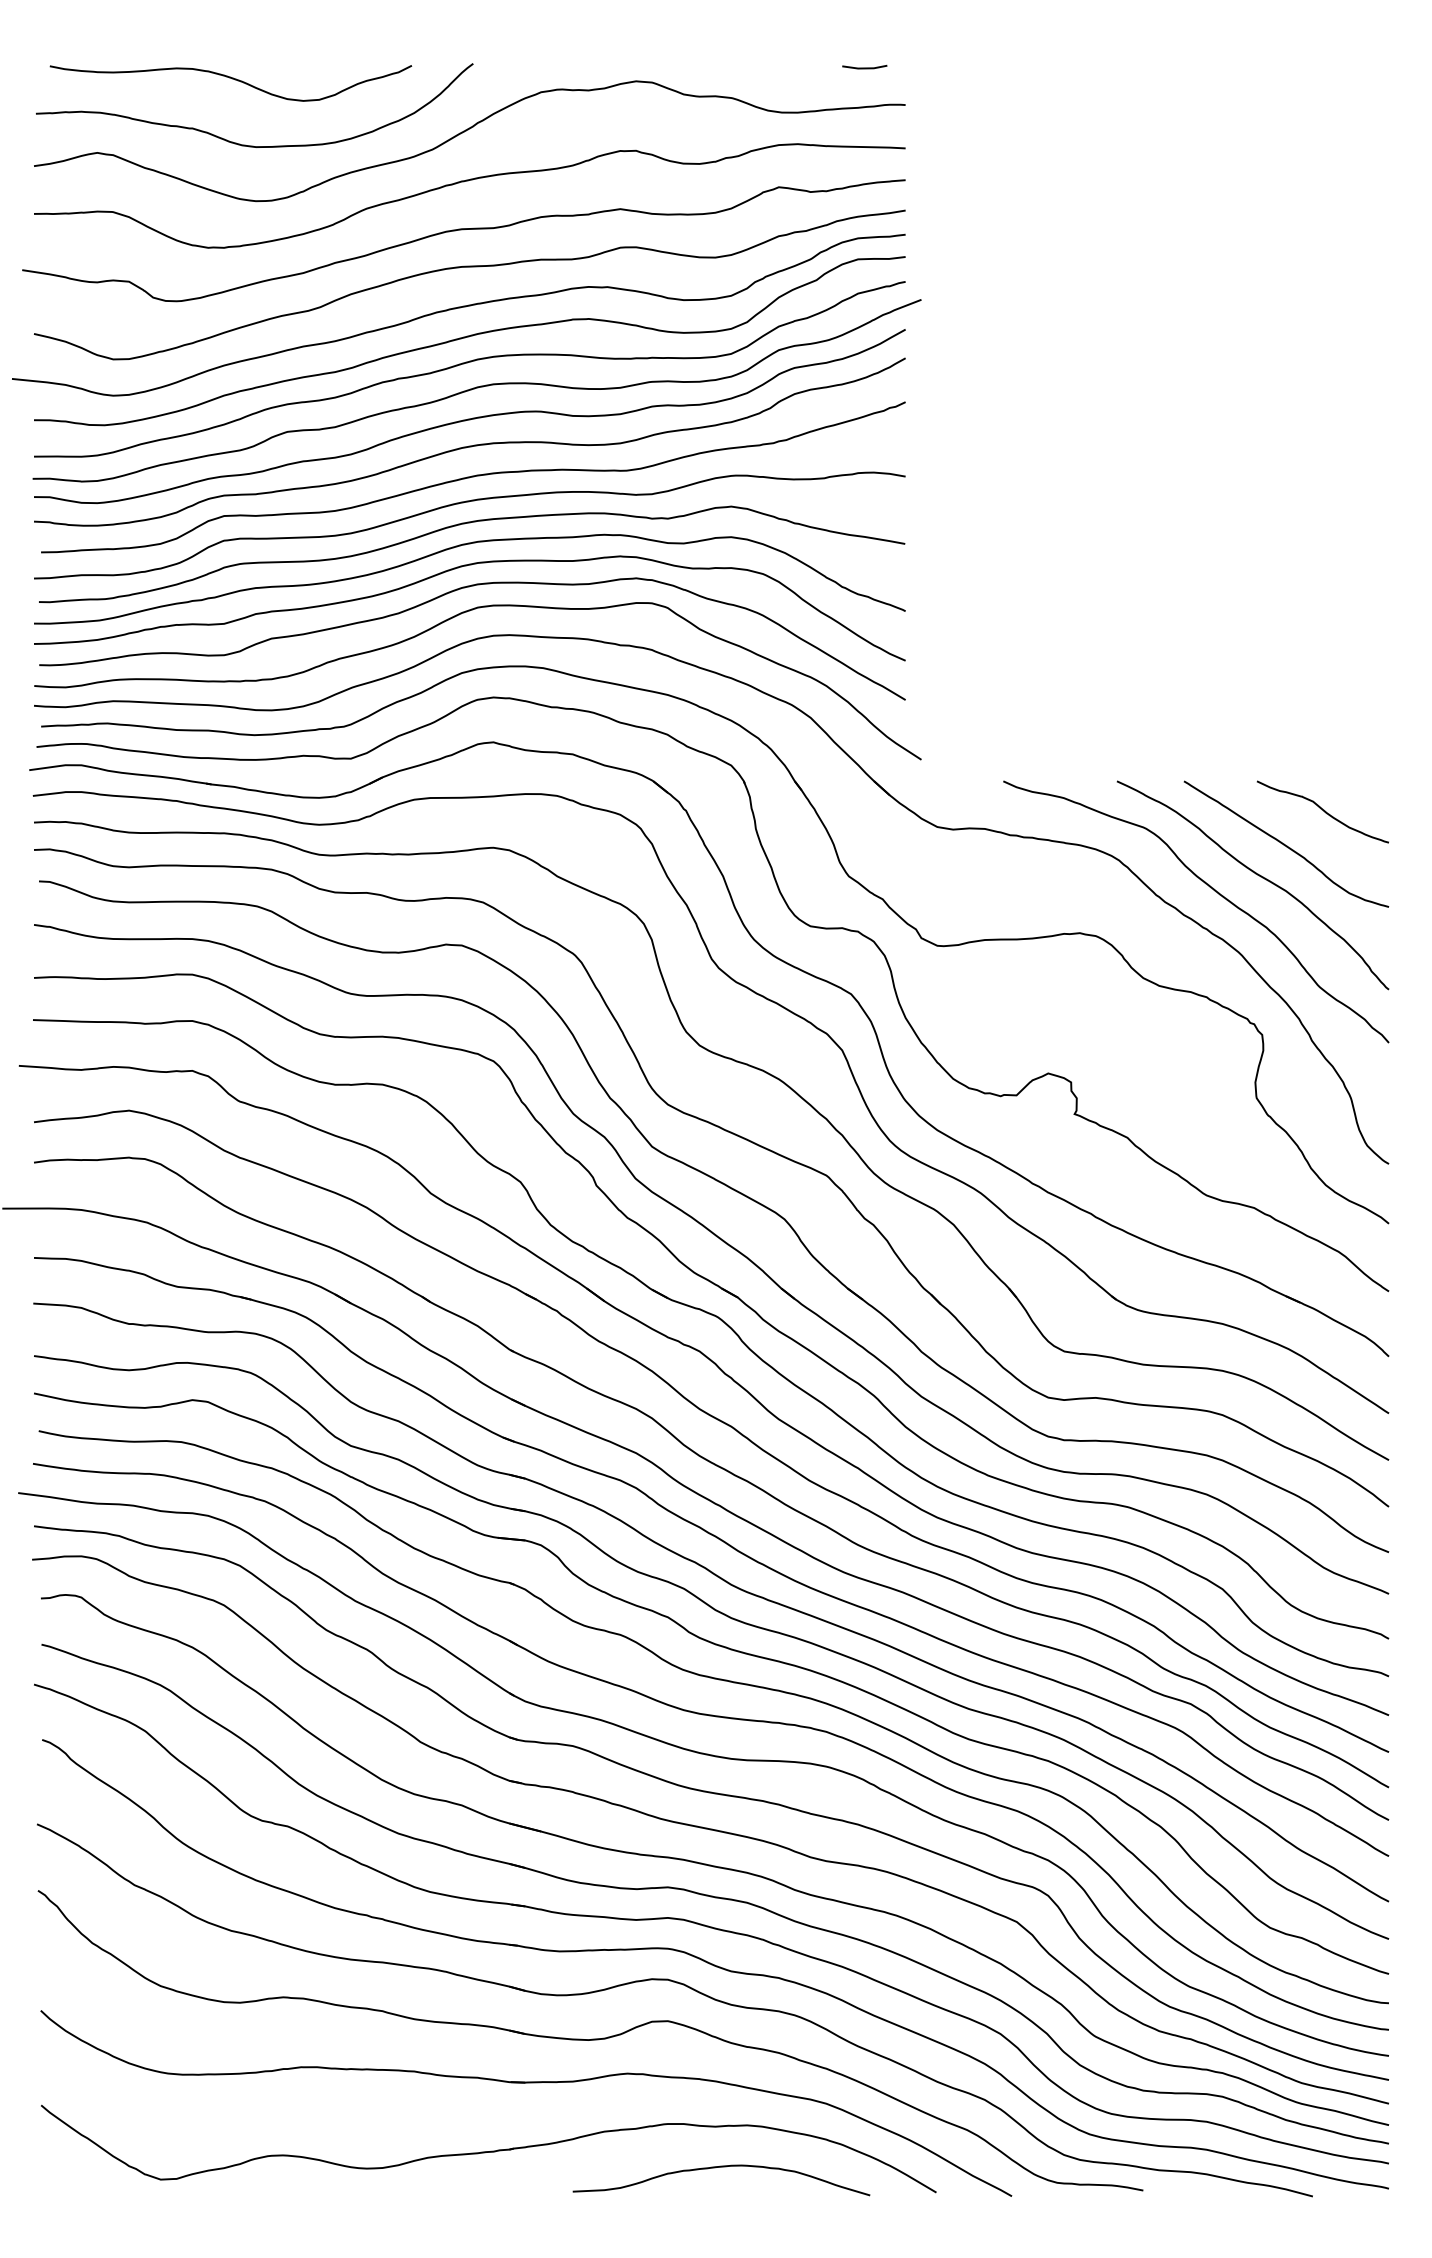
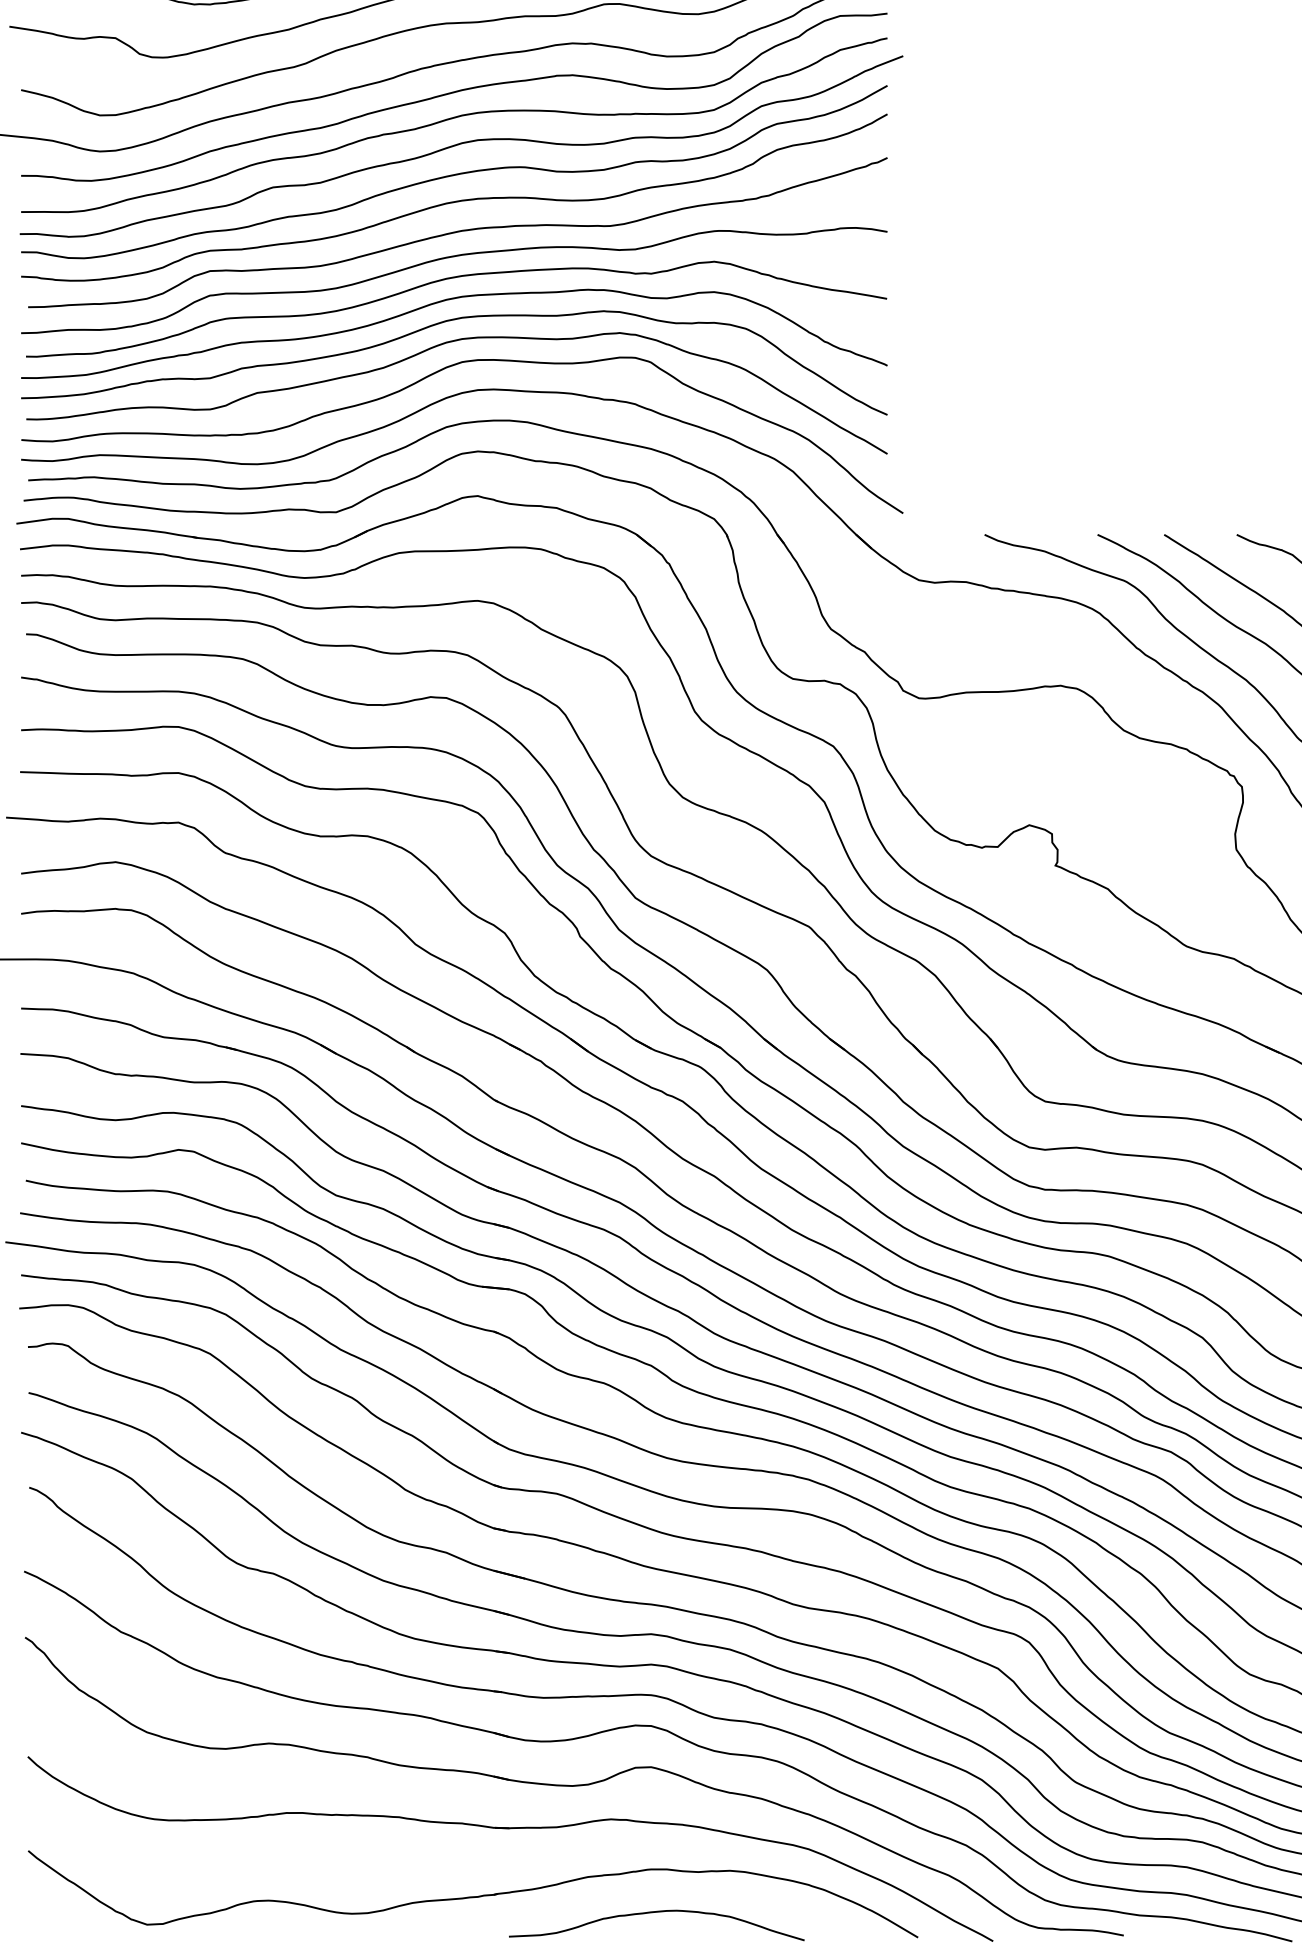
curve: (721, 2167) -> (656, 1912), moved

